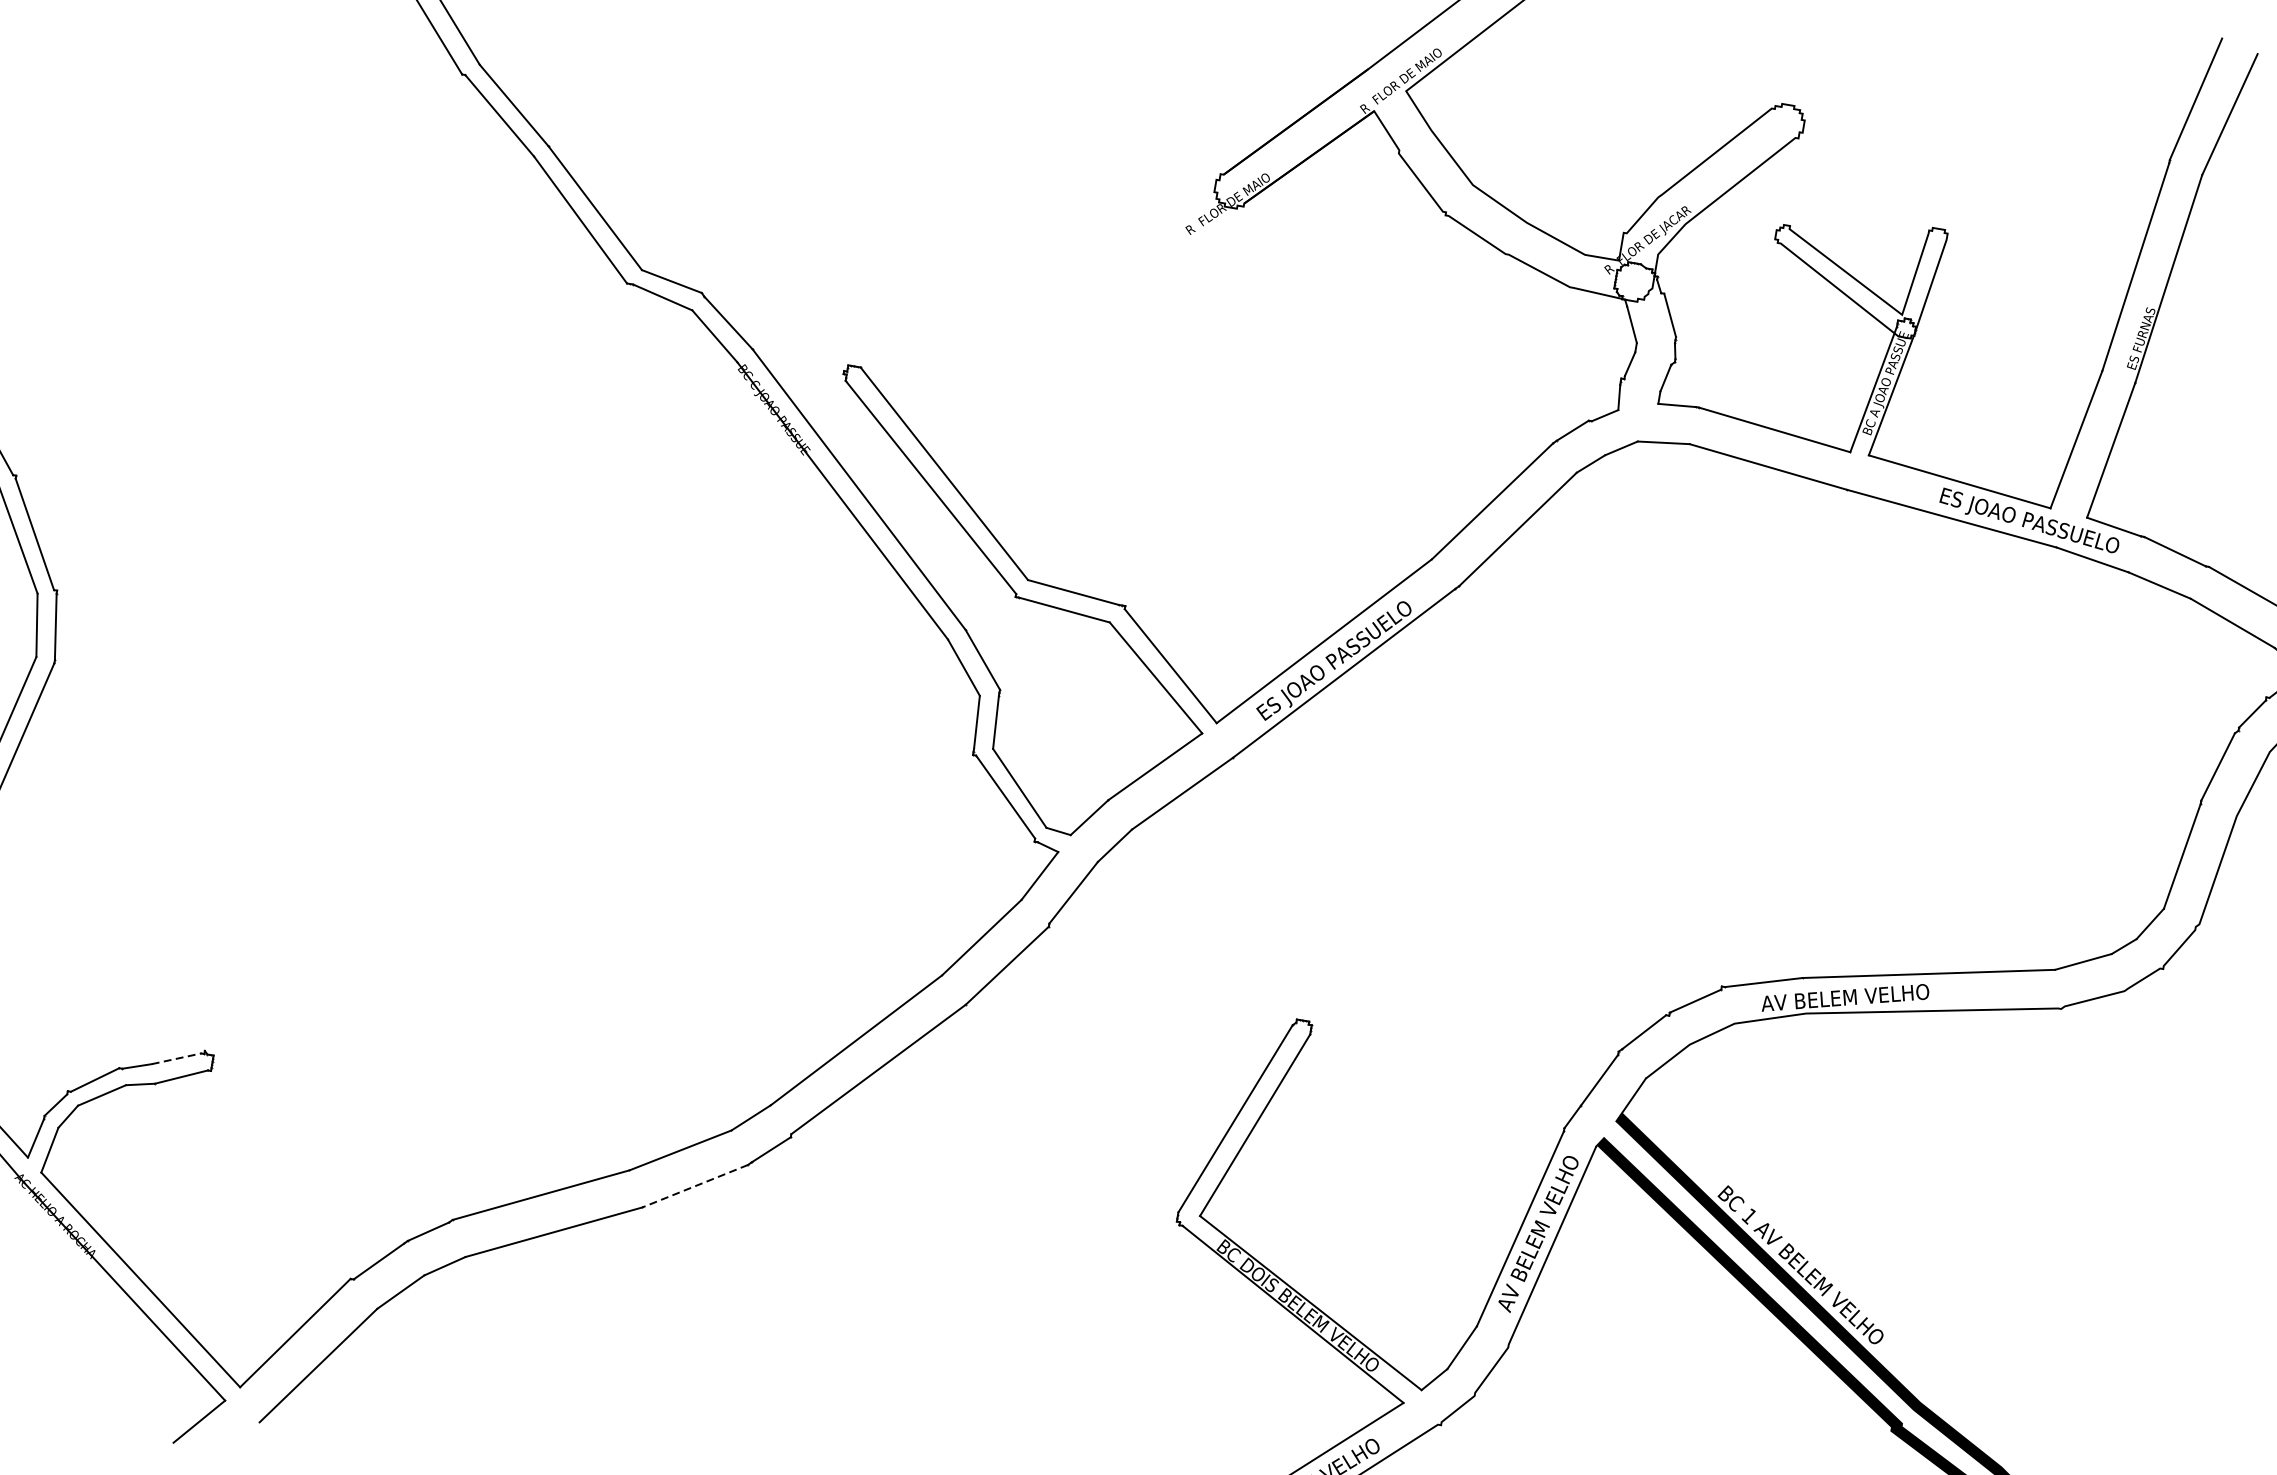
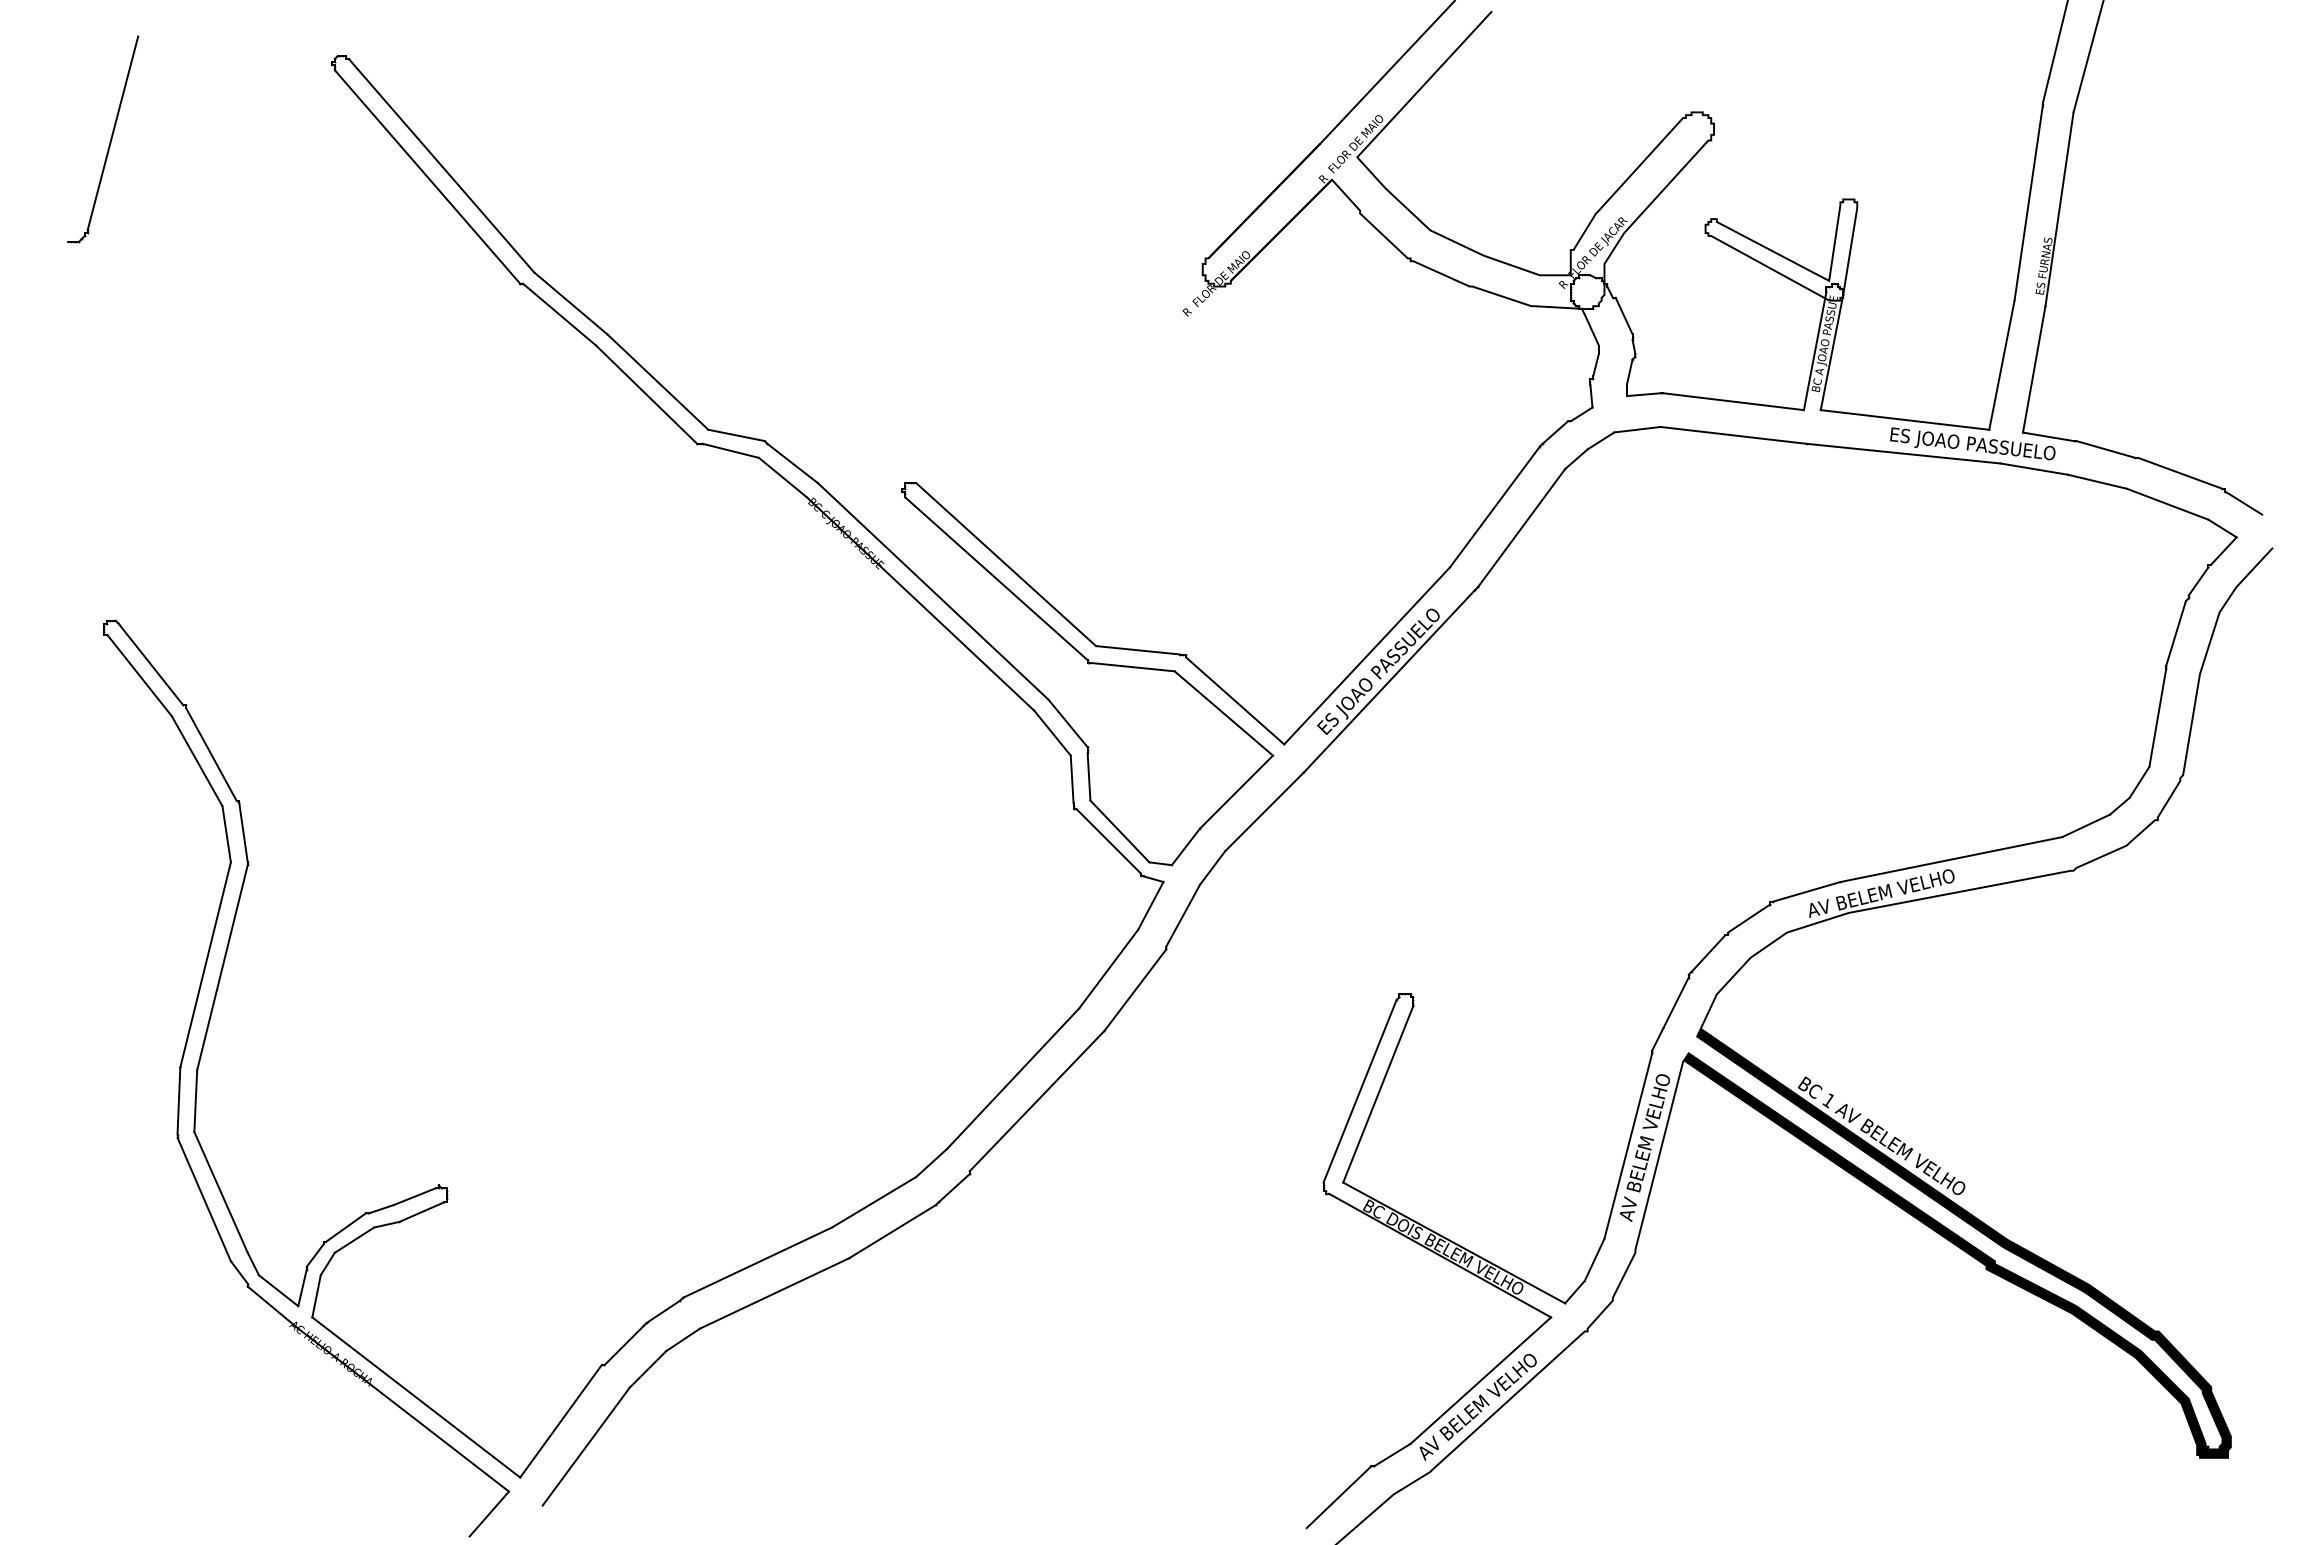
line: (176, 1058) -> (414, 1196), dashed -> solid
line: (694, 1186) -> (891, 1232), dashed -> solid

